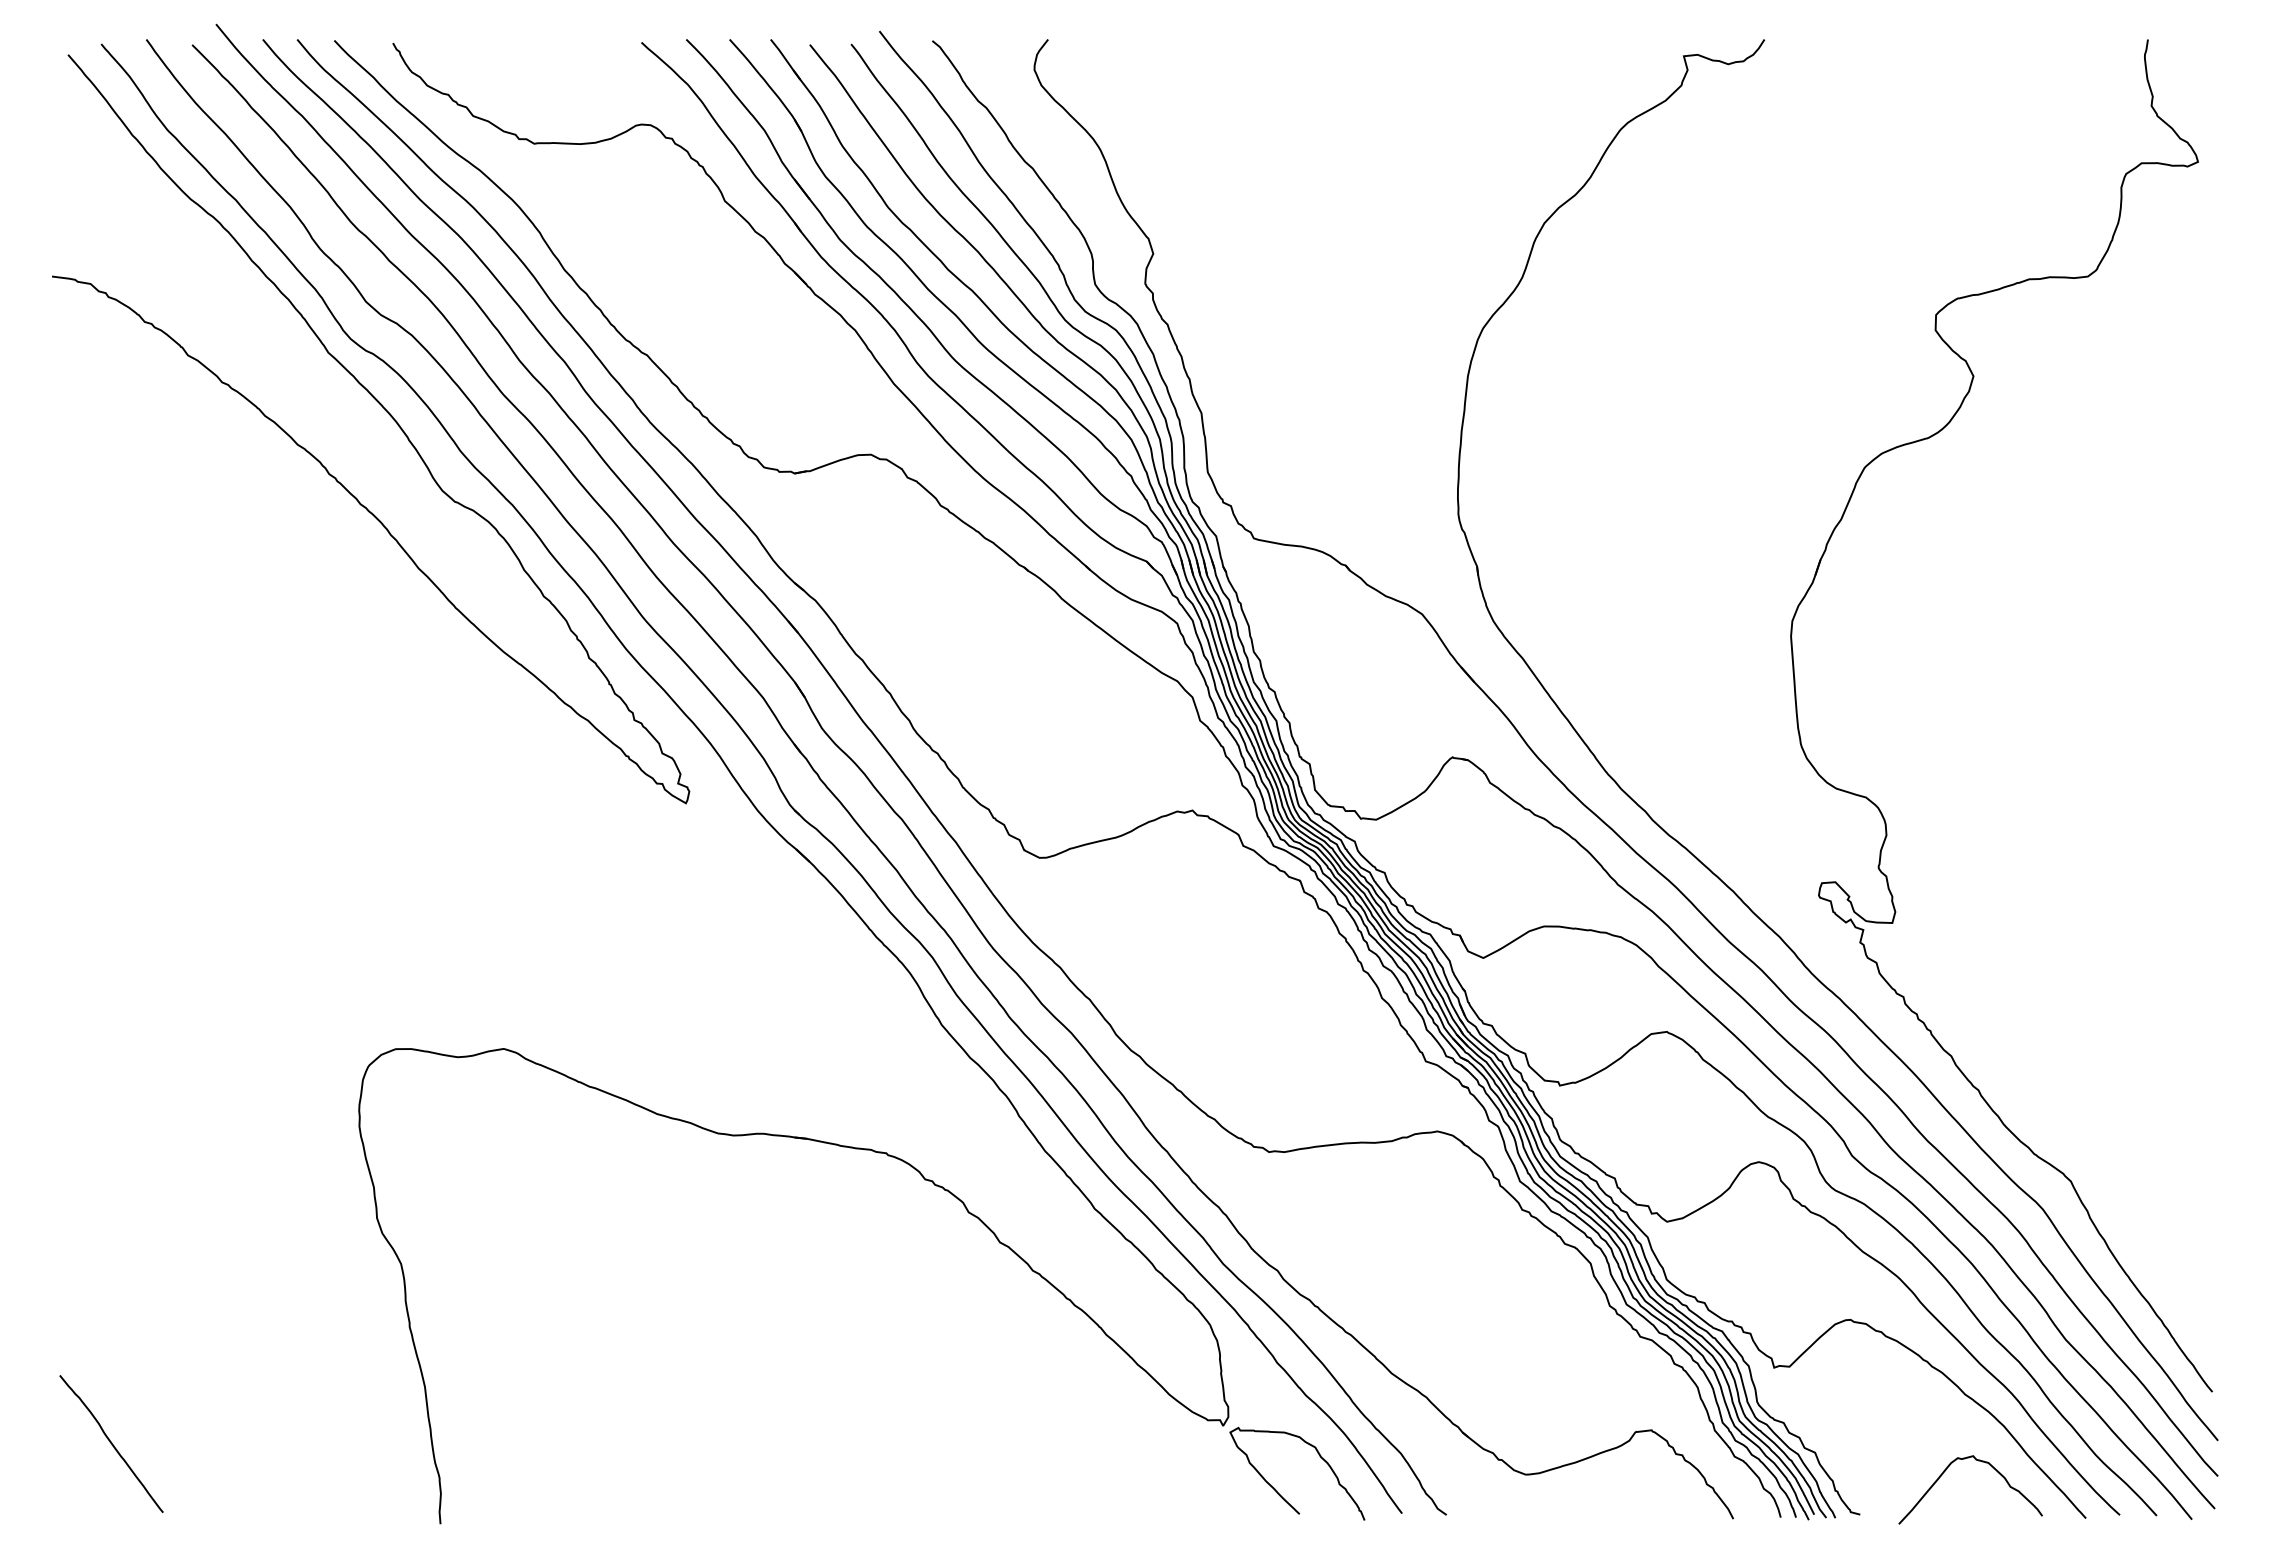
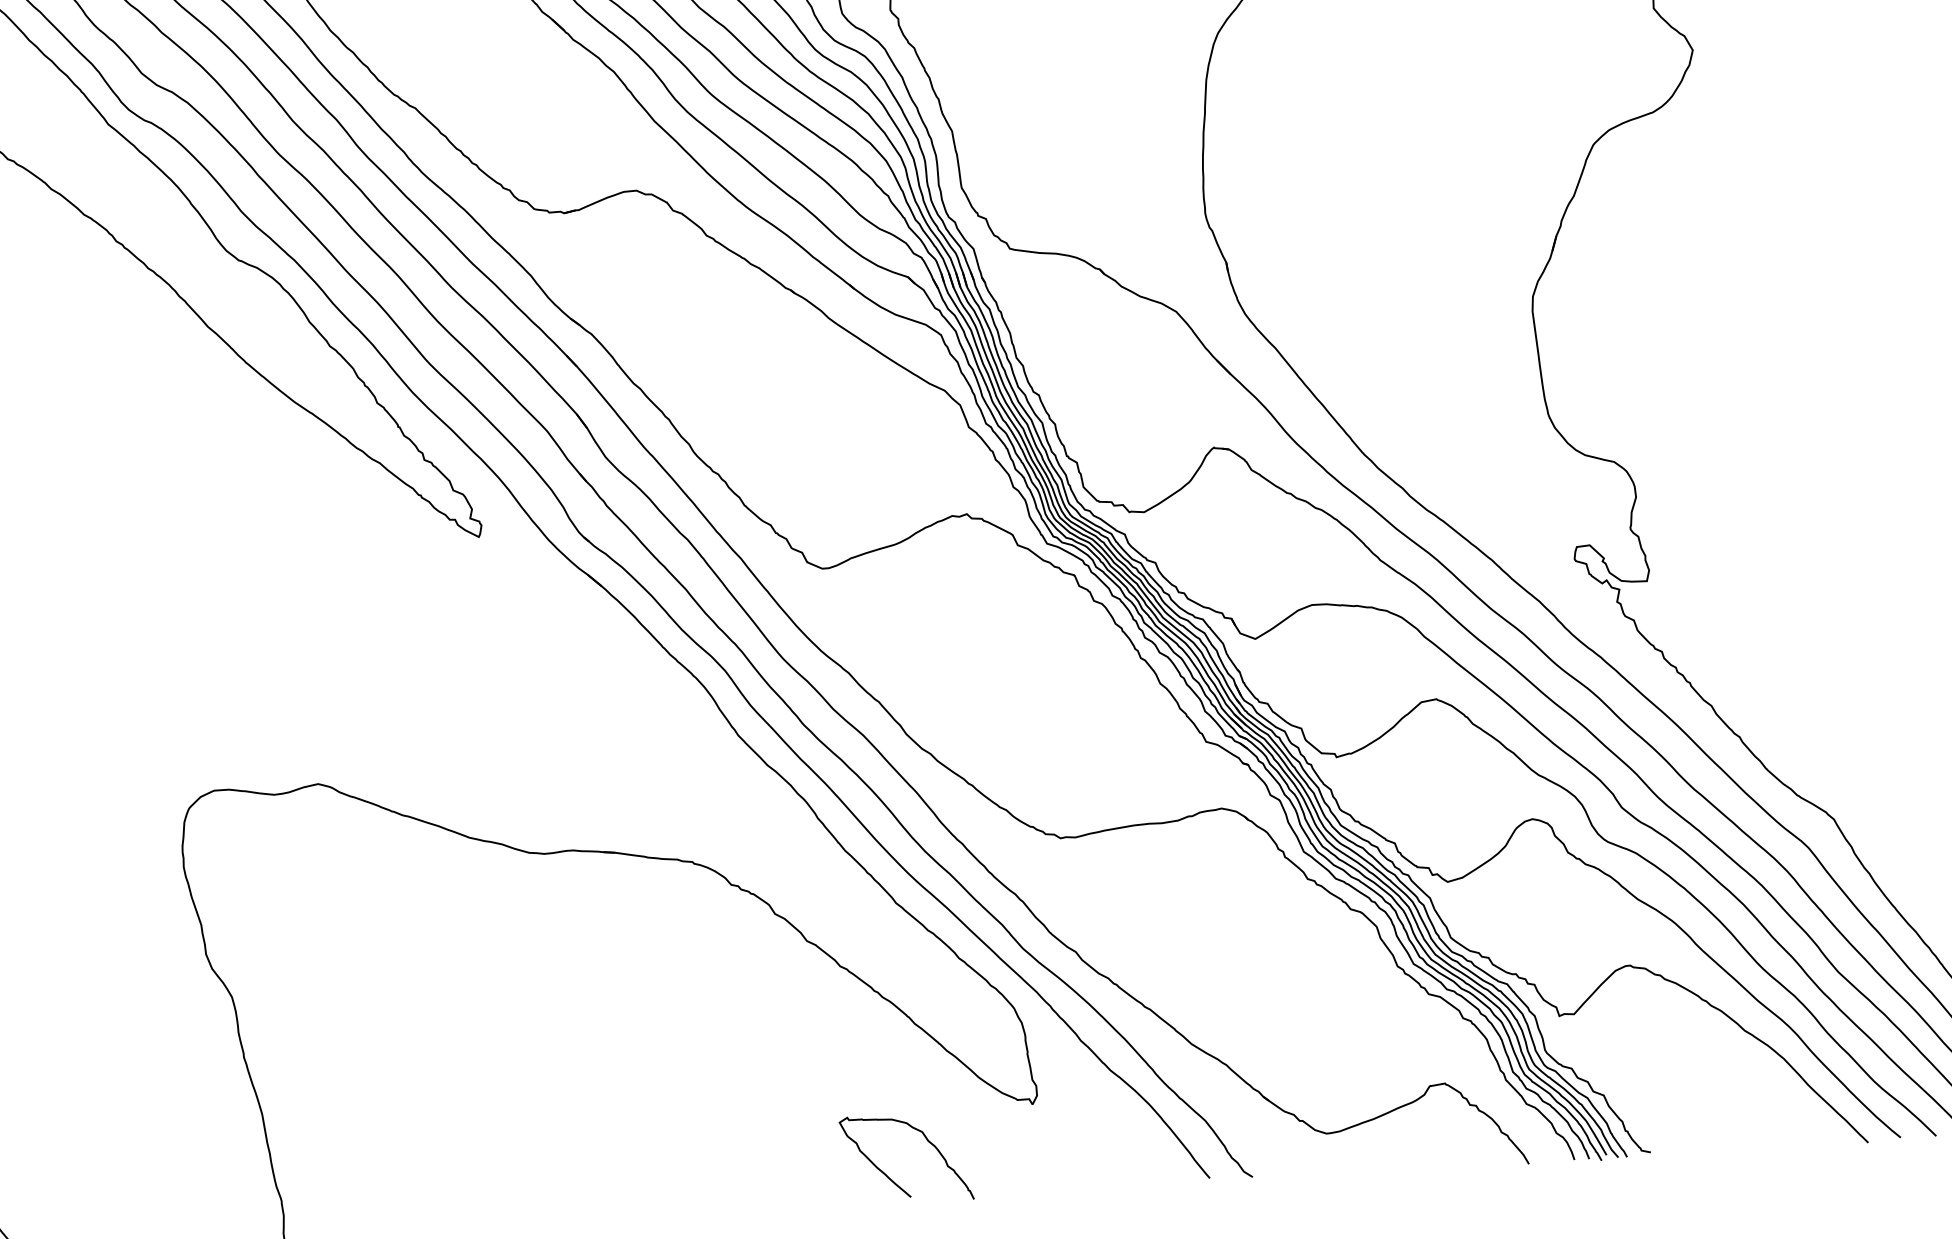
curve: (1978, 1461) -> (1761, 1094), removed
curve: (1275, 1488) -> (886, 1173), moved

